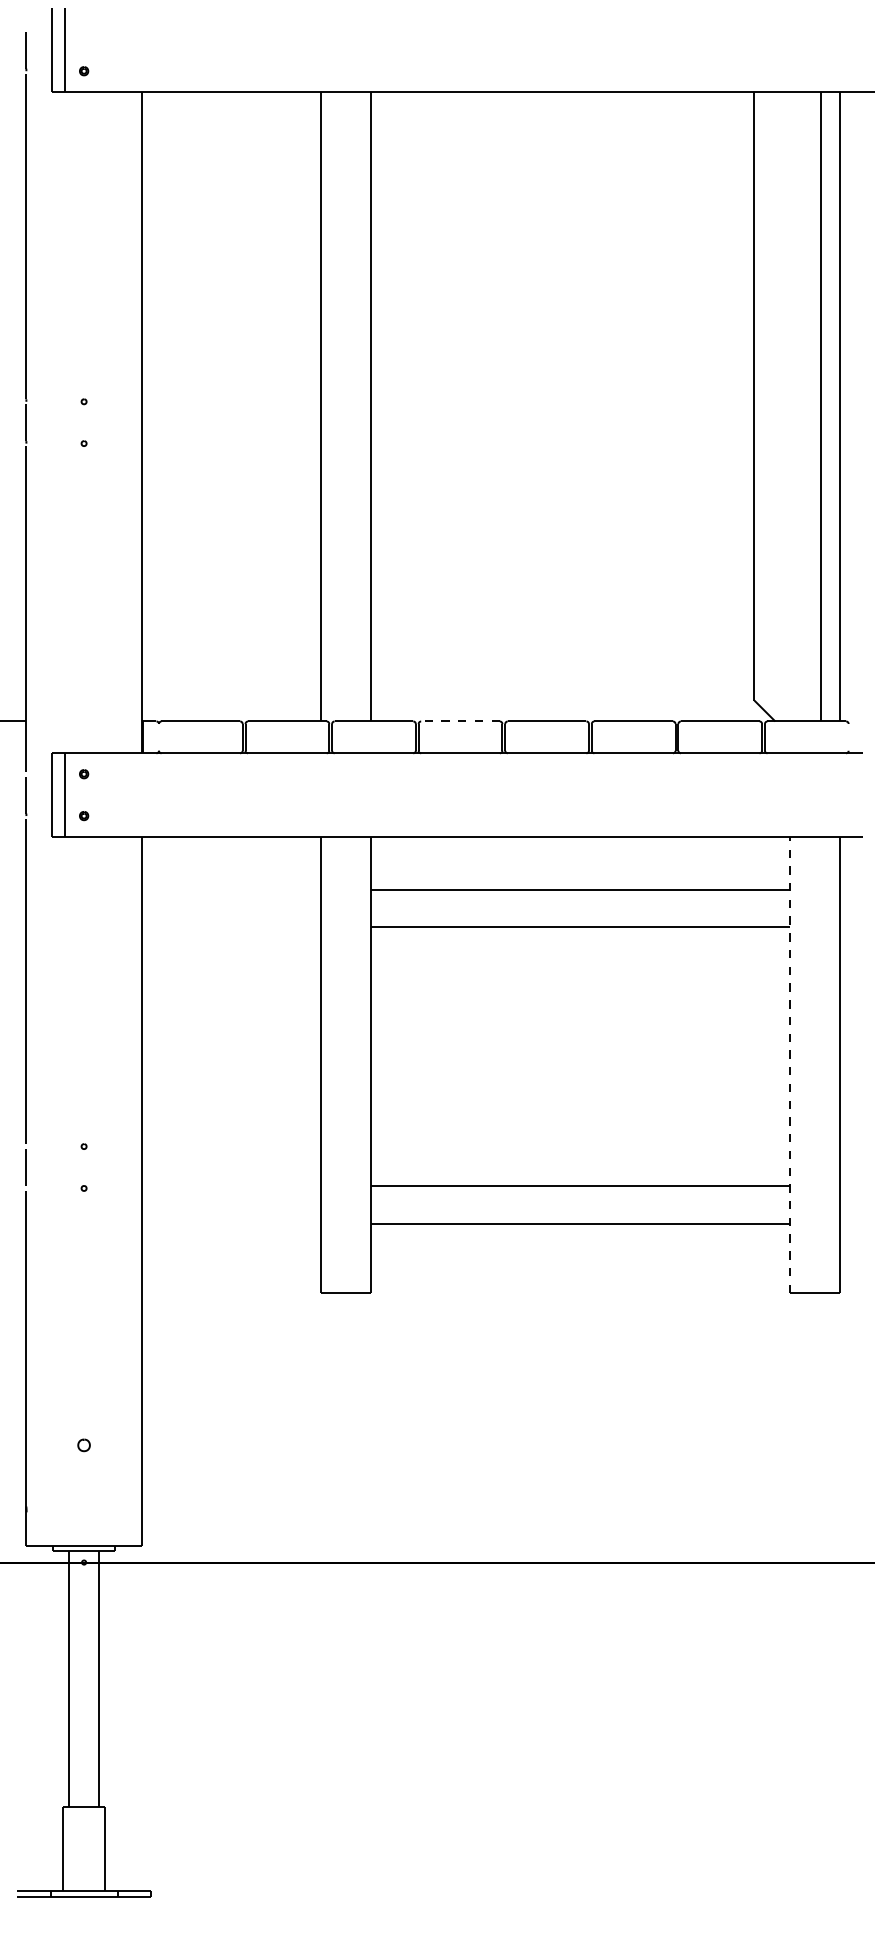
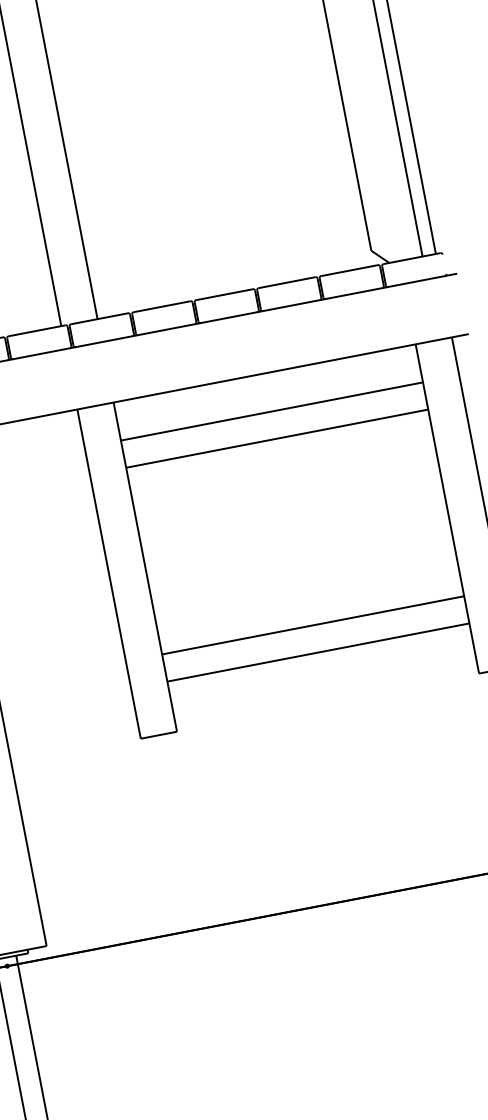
line: (460, 721) -> (162, 306), dashed -> solid
line: (789, 1064) -> (447, 508), dashed -> solid

